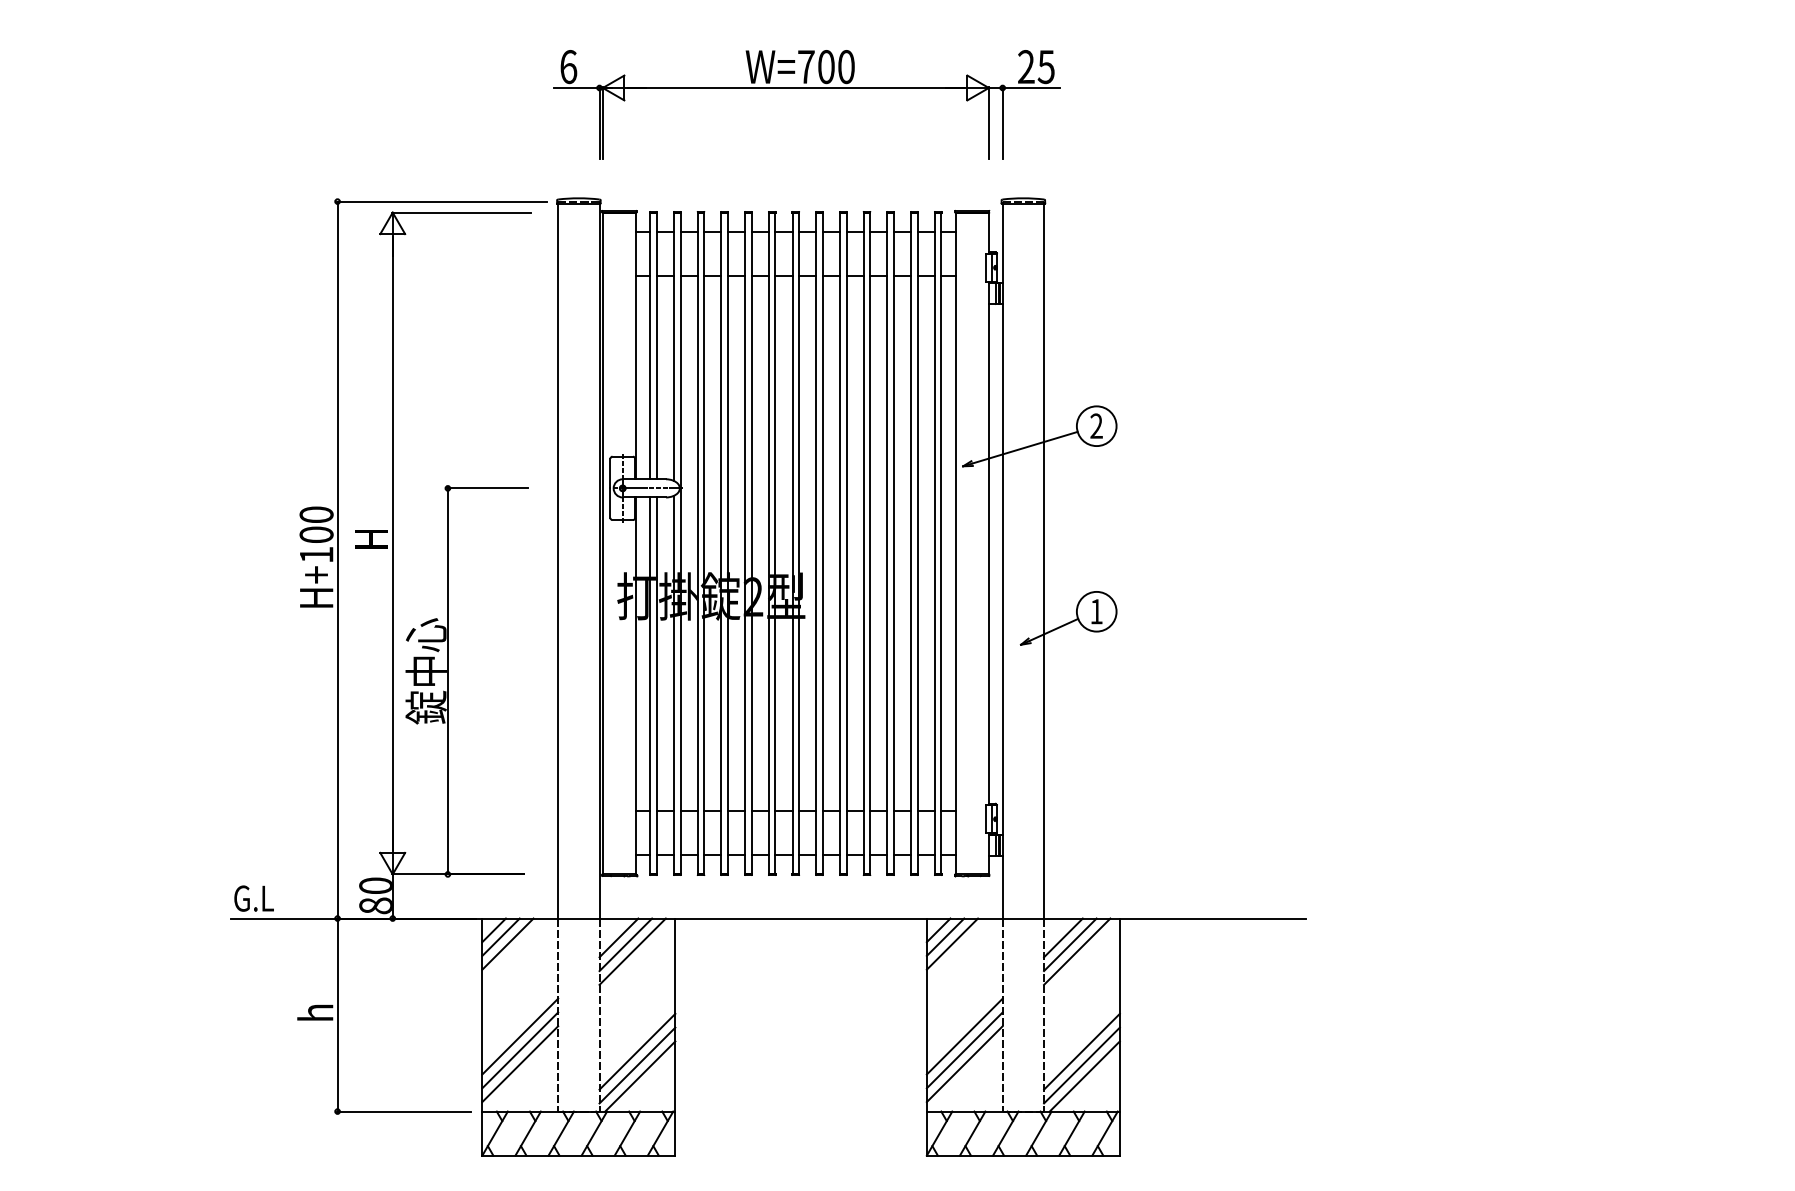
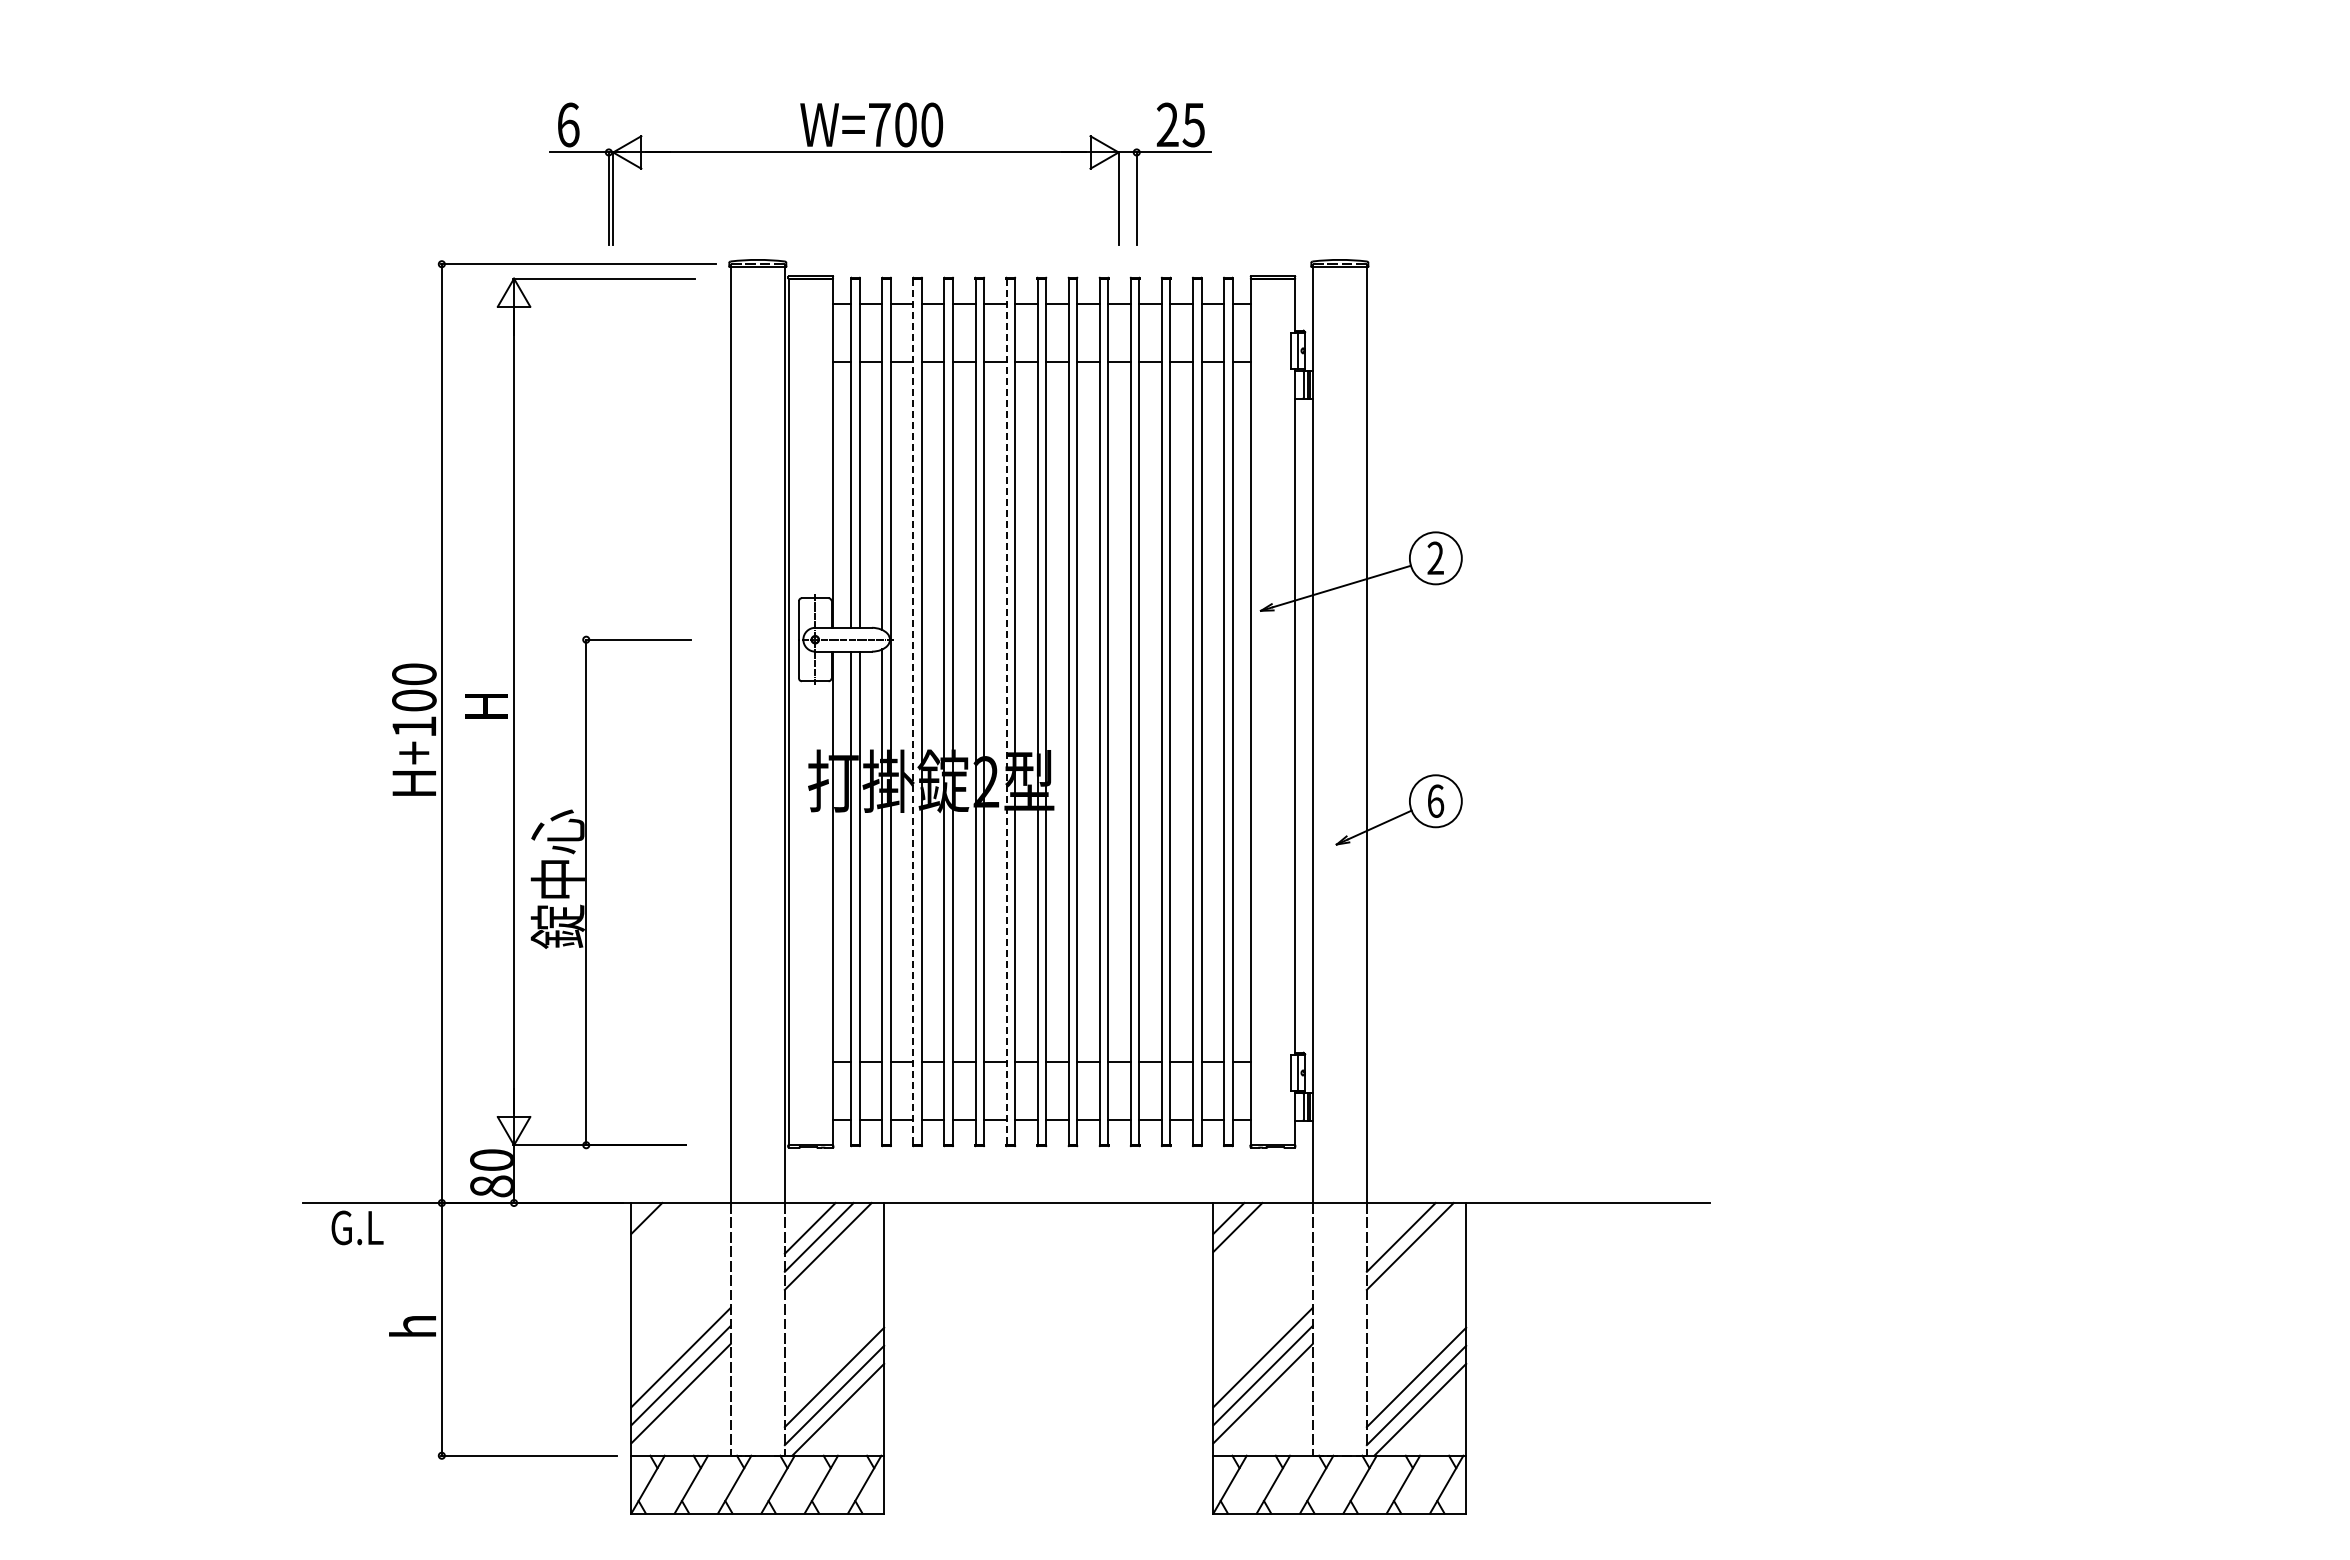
part: (807, 88) -> (880, 152), moved
line: (697, 543) -> (913, 712), solid -> dashed
line: (768, 543) -> (1006, 712), solid -> dashed
text: (1097, 611) -> (1436, 800), 1 -> 6
text: (254, 898) -> (357, 1227), moved
line: (500, 937) -> (655, 1227), removed
line: (1062, 938) -> (1391, 1228), removed
line: (507, 944) -> (664, 1236), removed
line: (952, 944) -> (1246, 1236), removed

